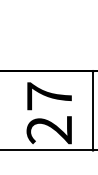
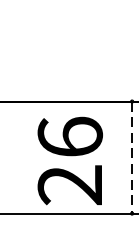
text: (49, 96) -> (70, 137), 27 -> 26
line: (93, 111) -> (132, 158), solid -> dashed

